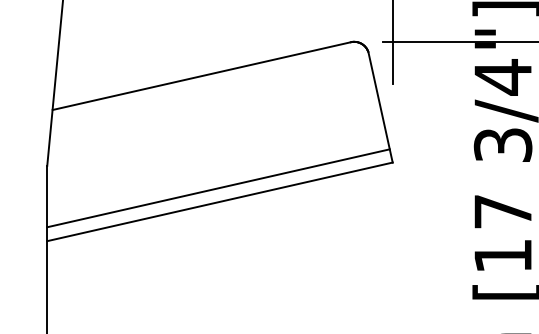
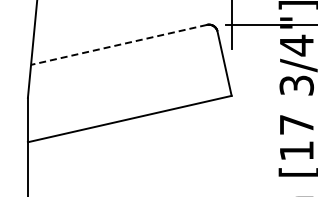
line: (200, 77) -> (118, 45), solid -> dashed
line: (217, 189) -> (128, 111), removed

